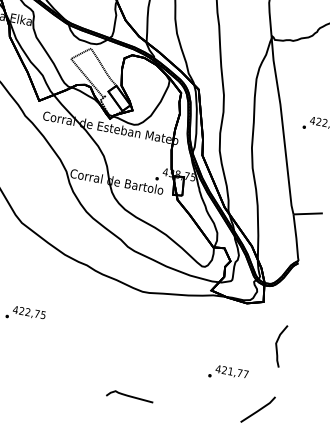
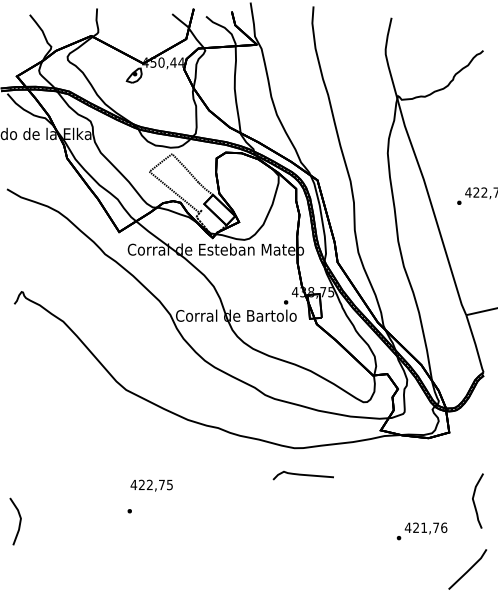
text: (29, 312) -> (151, 485), moved
curve: (277, 344) -> (474, 500), moved
text: (246, 374) -> (444, 527), 421,77 -> 421,76
curve: (129, 396) -> (302, 475), moved

